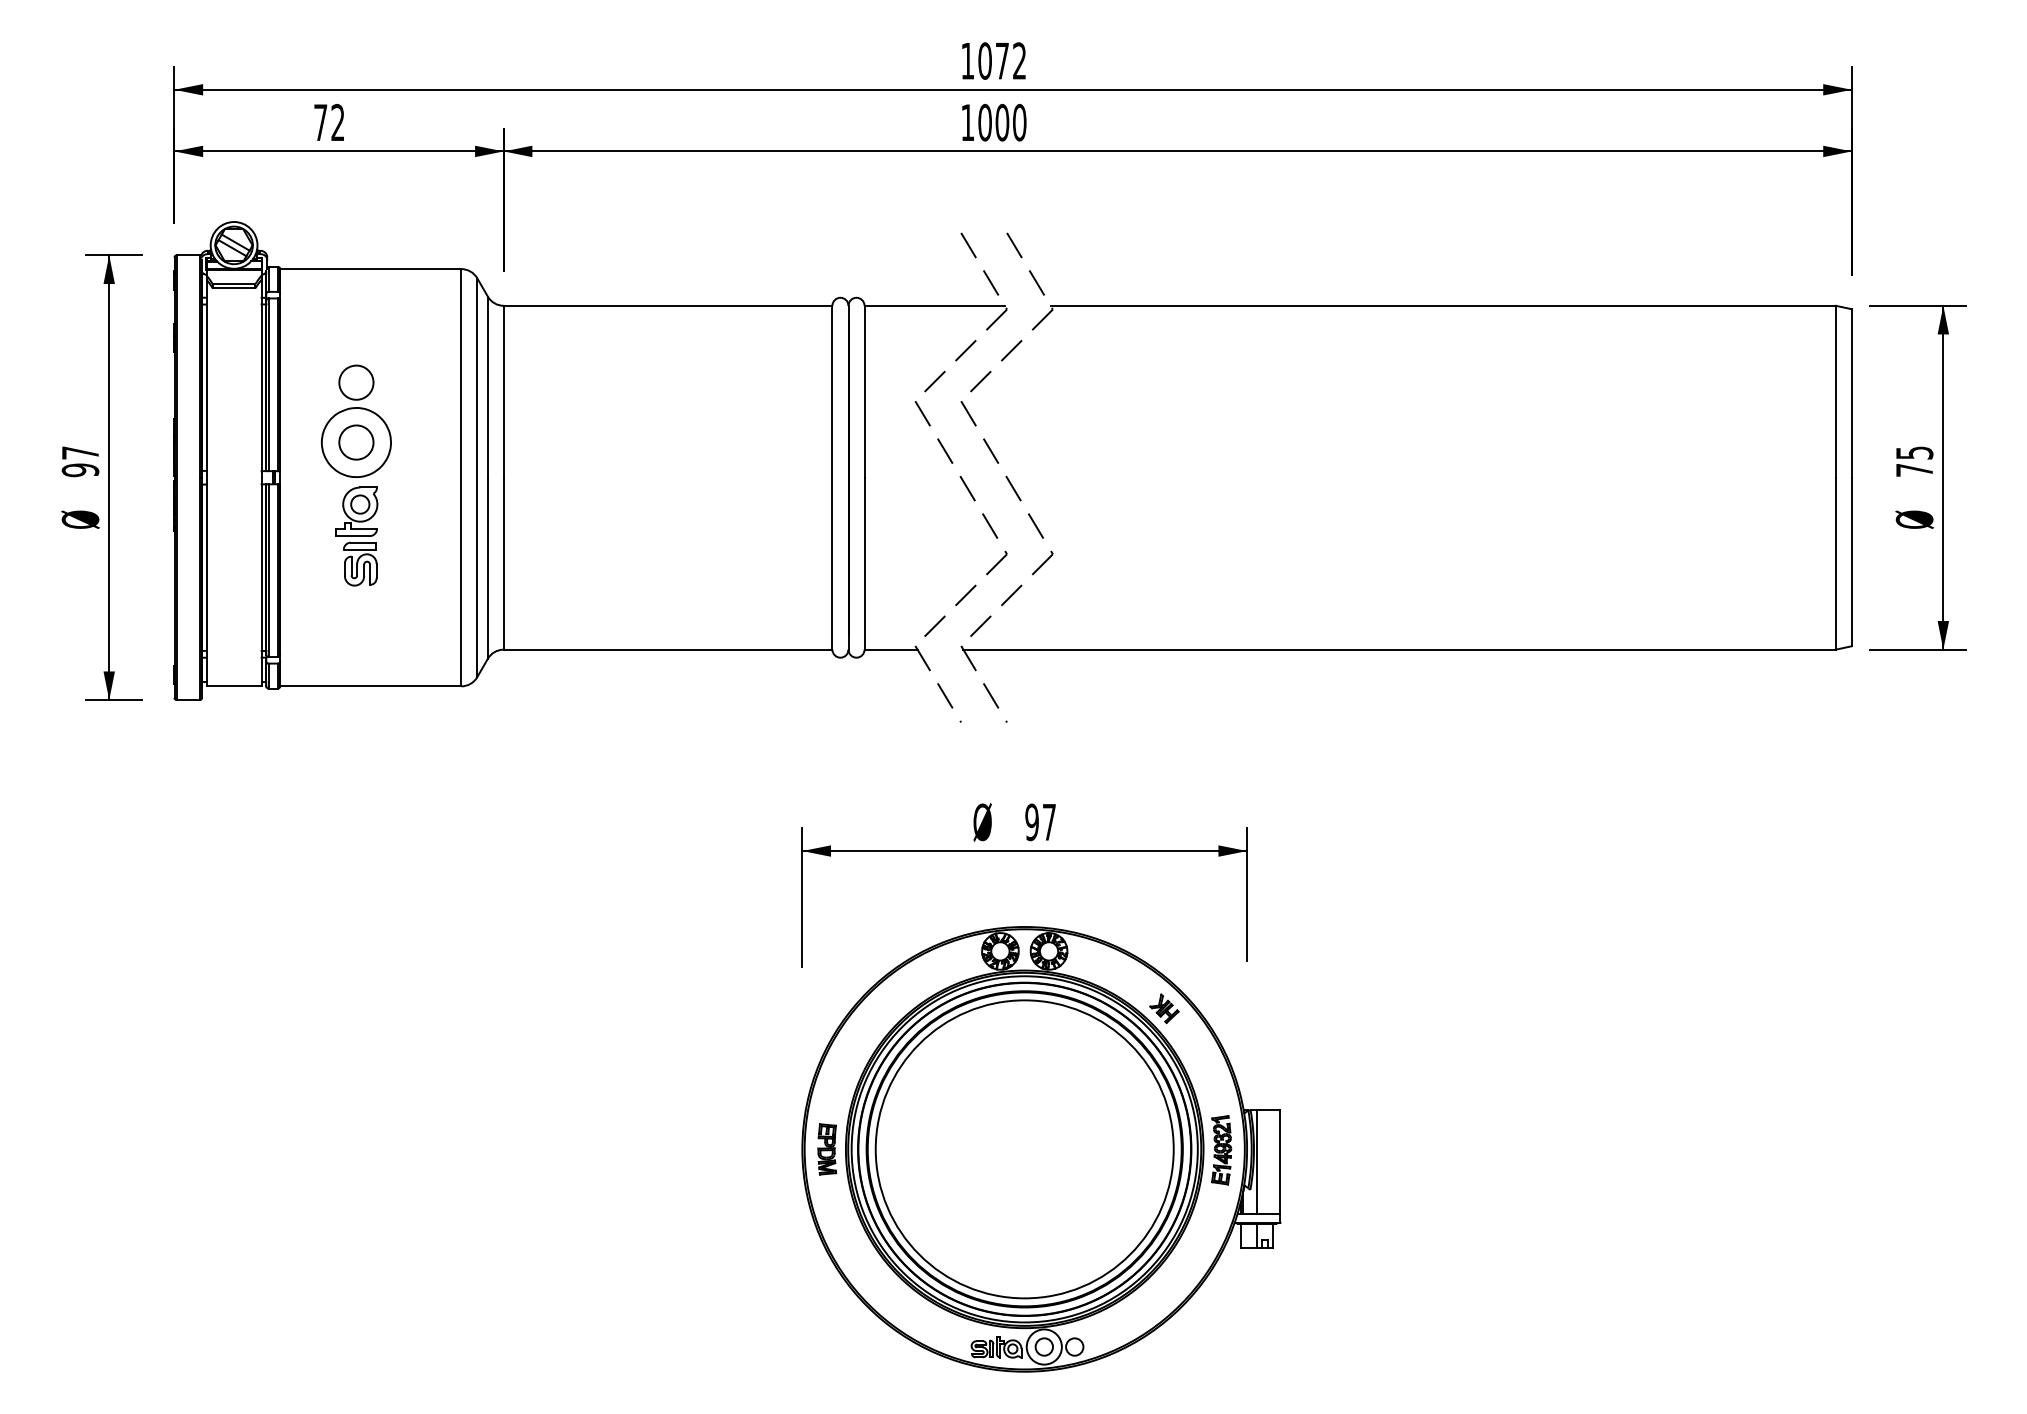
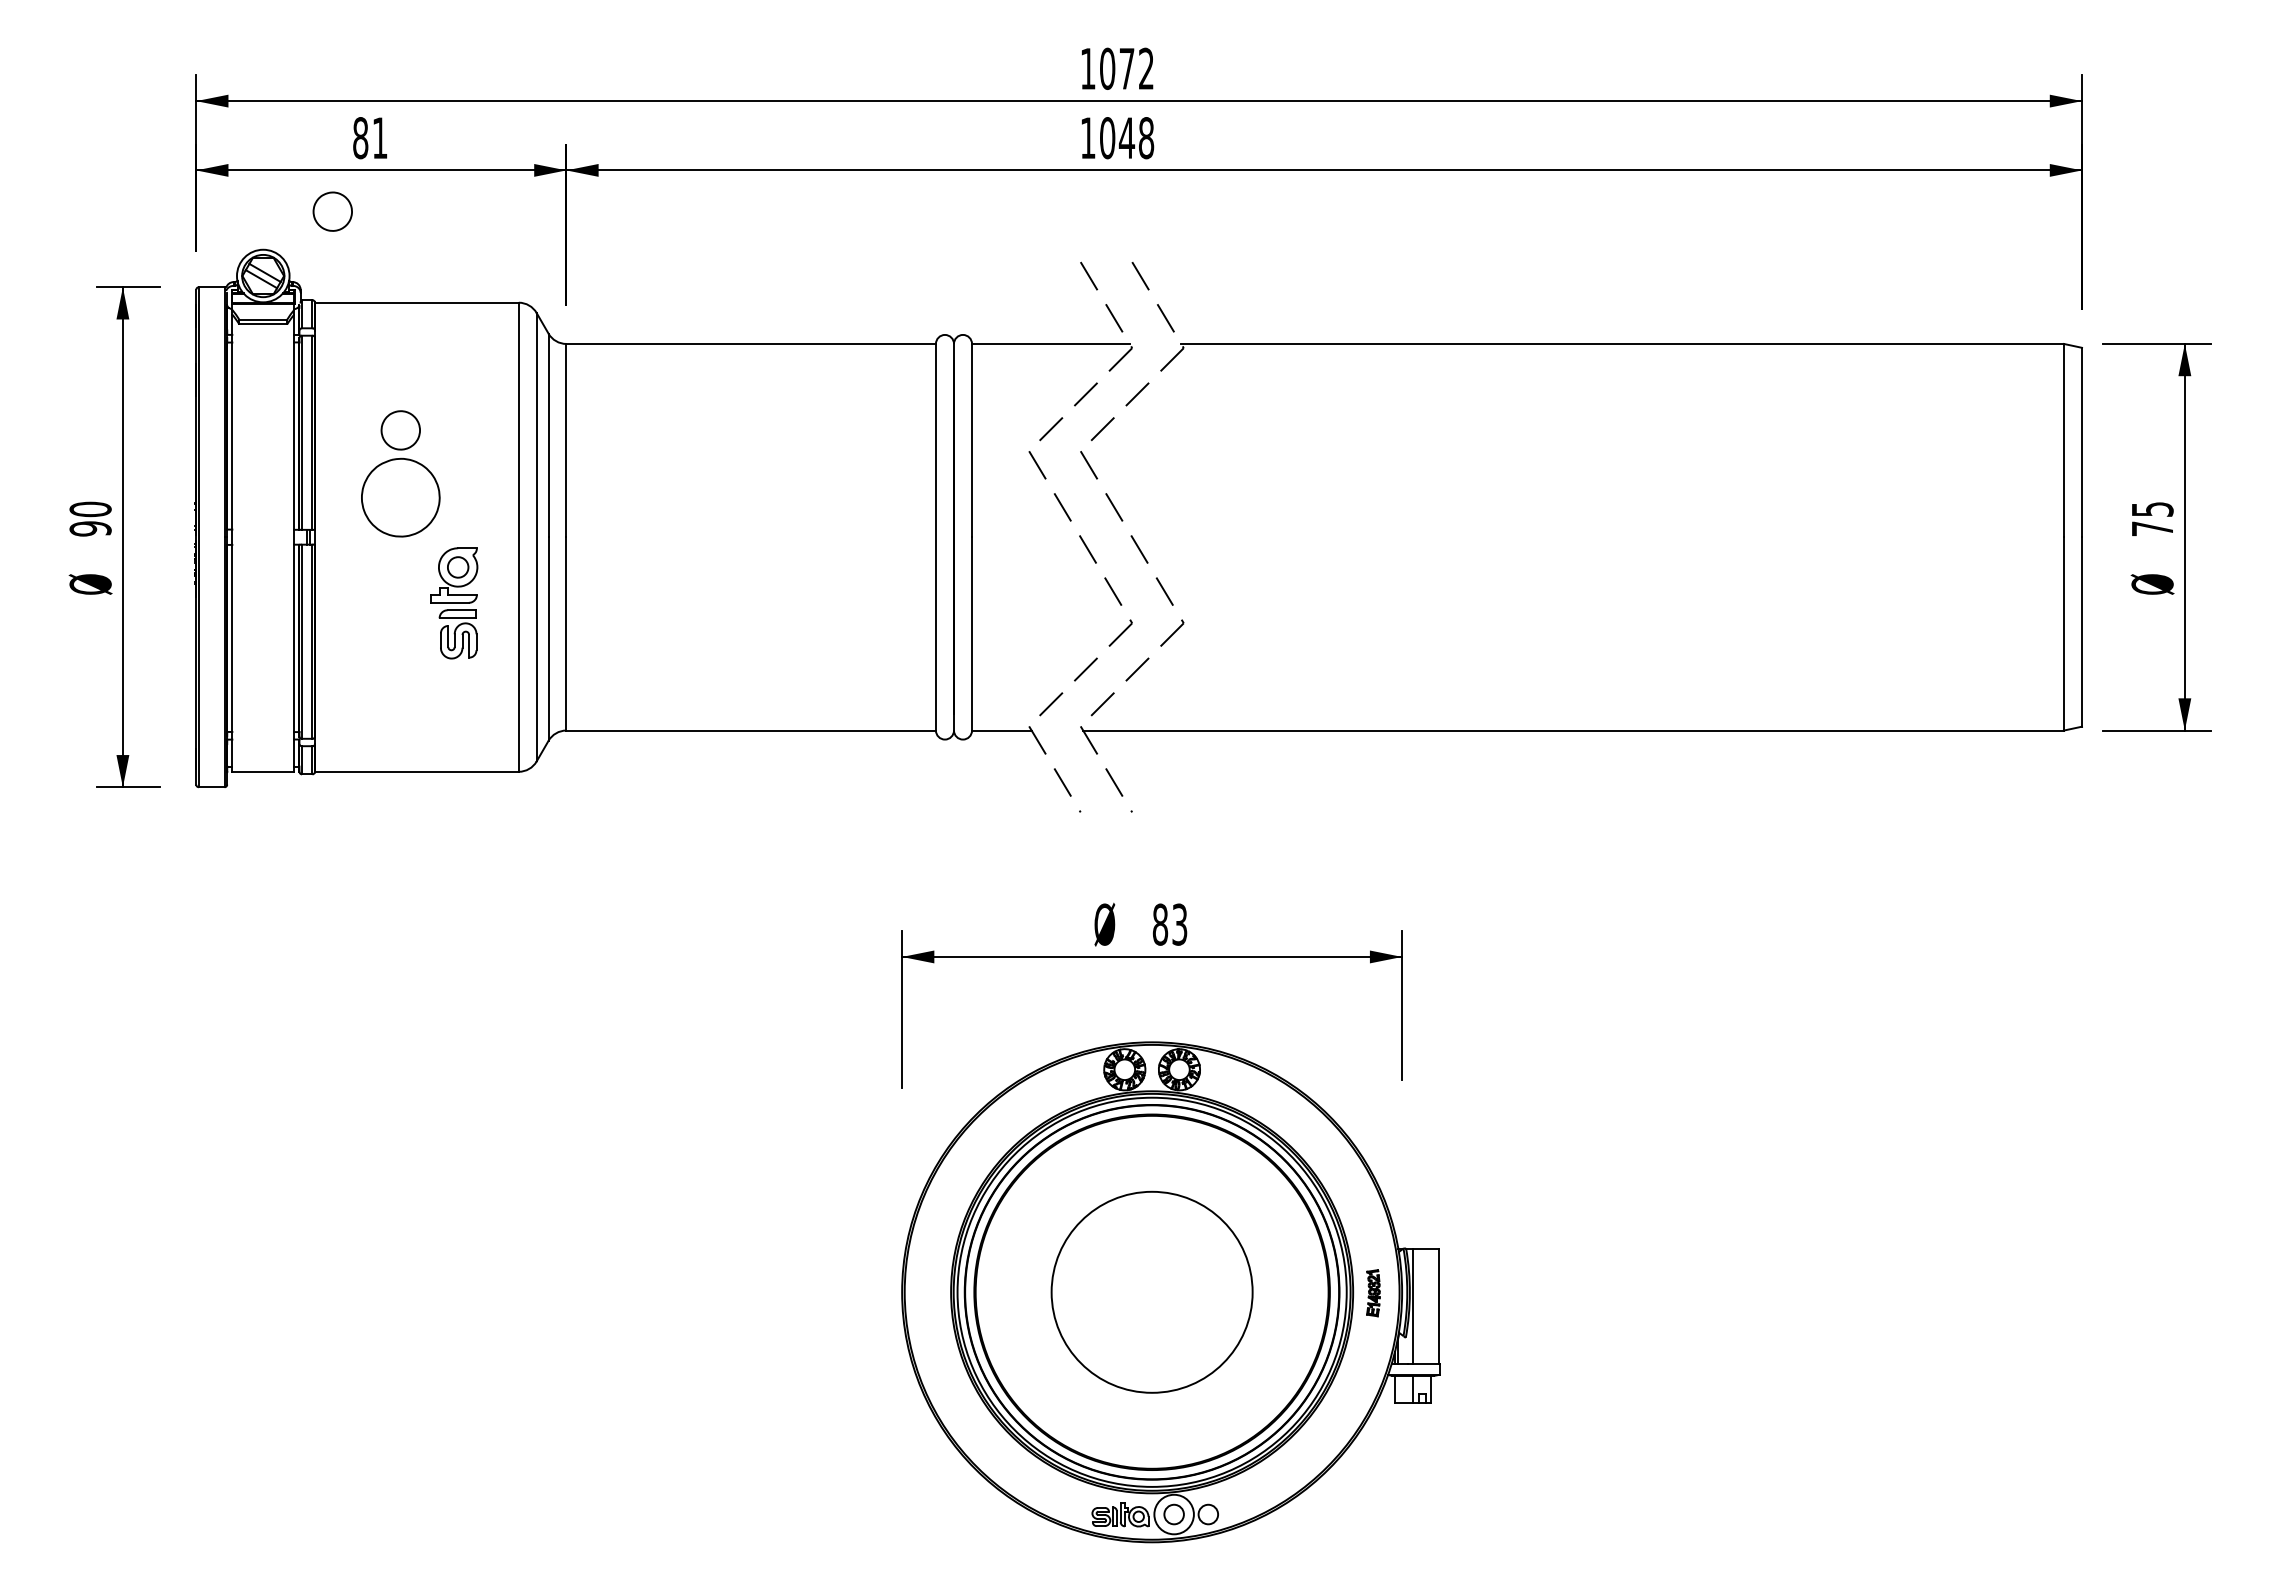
text: (329, 123) -> (370, 138), 72 -> 81
text: (1010, 123) -> (1136, 138), 1000 -> 1048
part: (356, 442) -> (332, 211), moved
text: (80, 453) -> (90, 509), 97 -> 90
part: (357, 536) -> (454, 603), moved
text: (1040, 822) -> (1169, 924), 97 -> 83
part: (1164, 1008) -> (1309, 1134), removed
circle: (1024, 1148) -> (1151, 1291), size x0.6
part: (827, 1149) -> (930, 1292), removed
part: (1221, 1149) -> (1373, 1292), size x0.6

